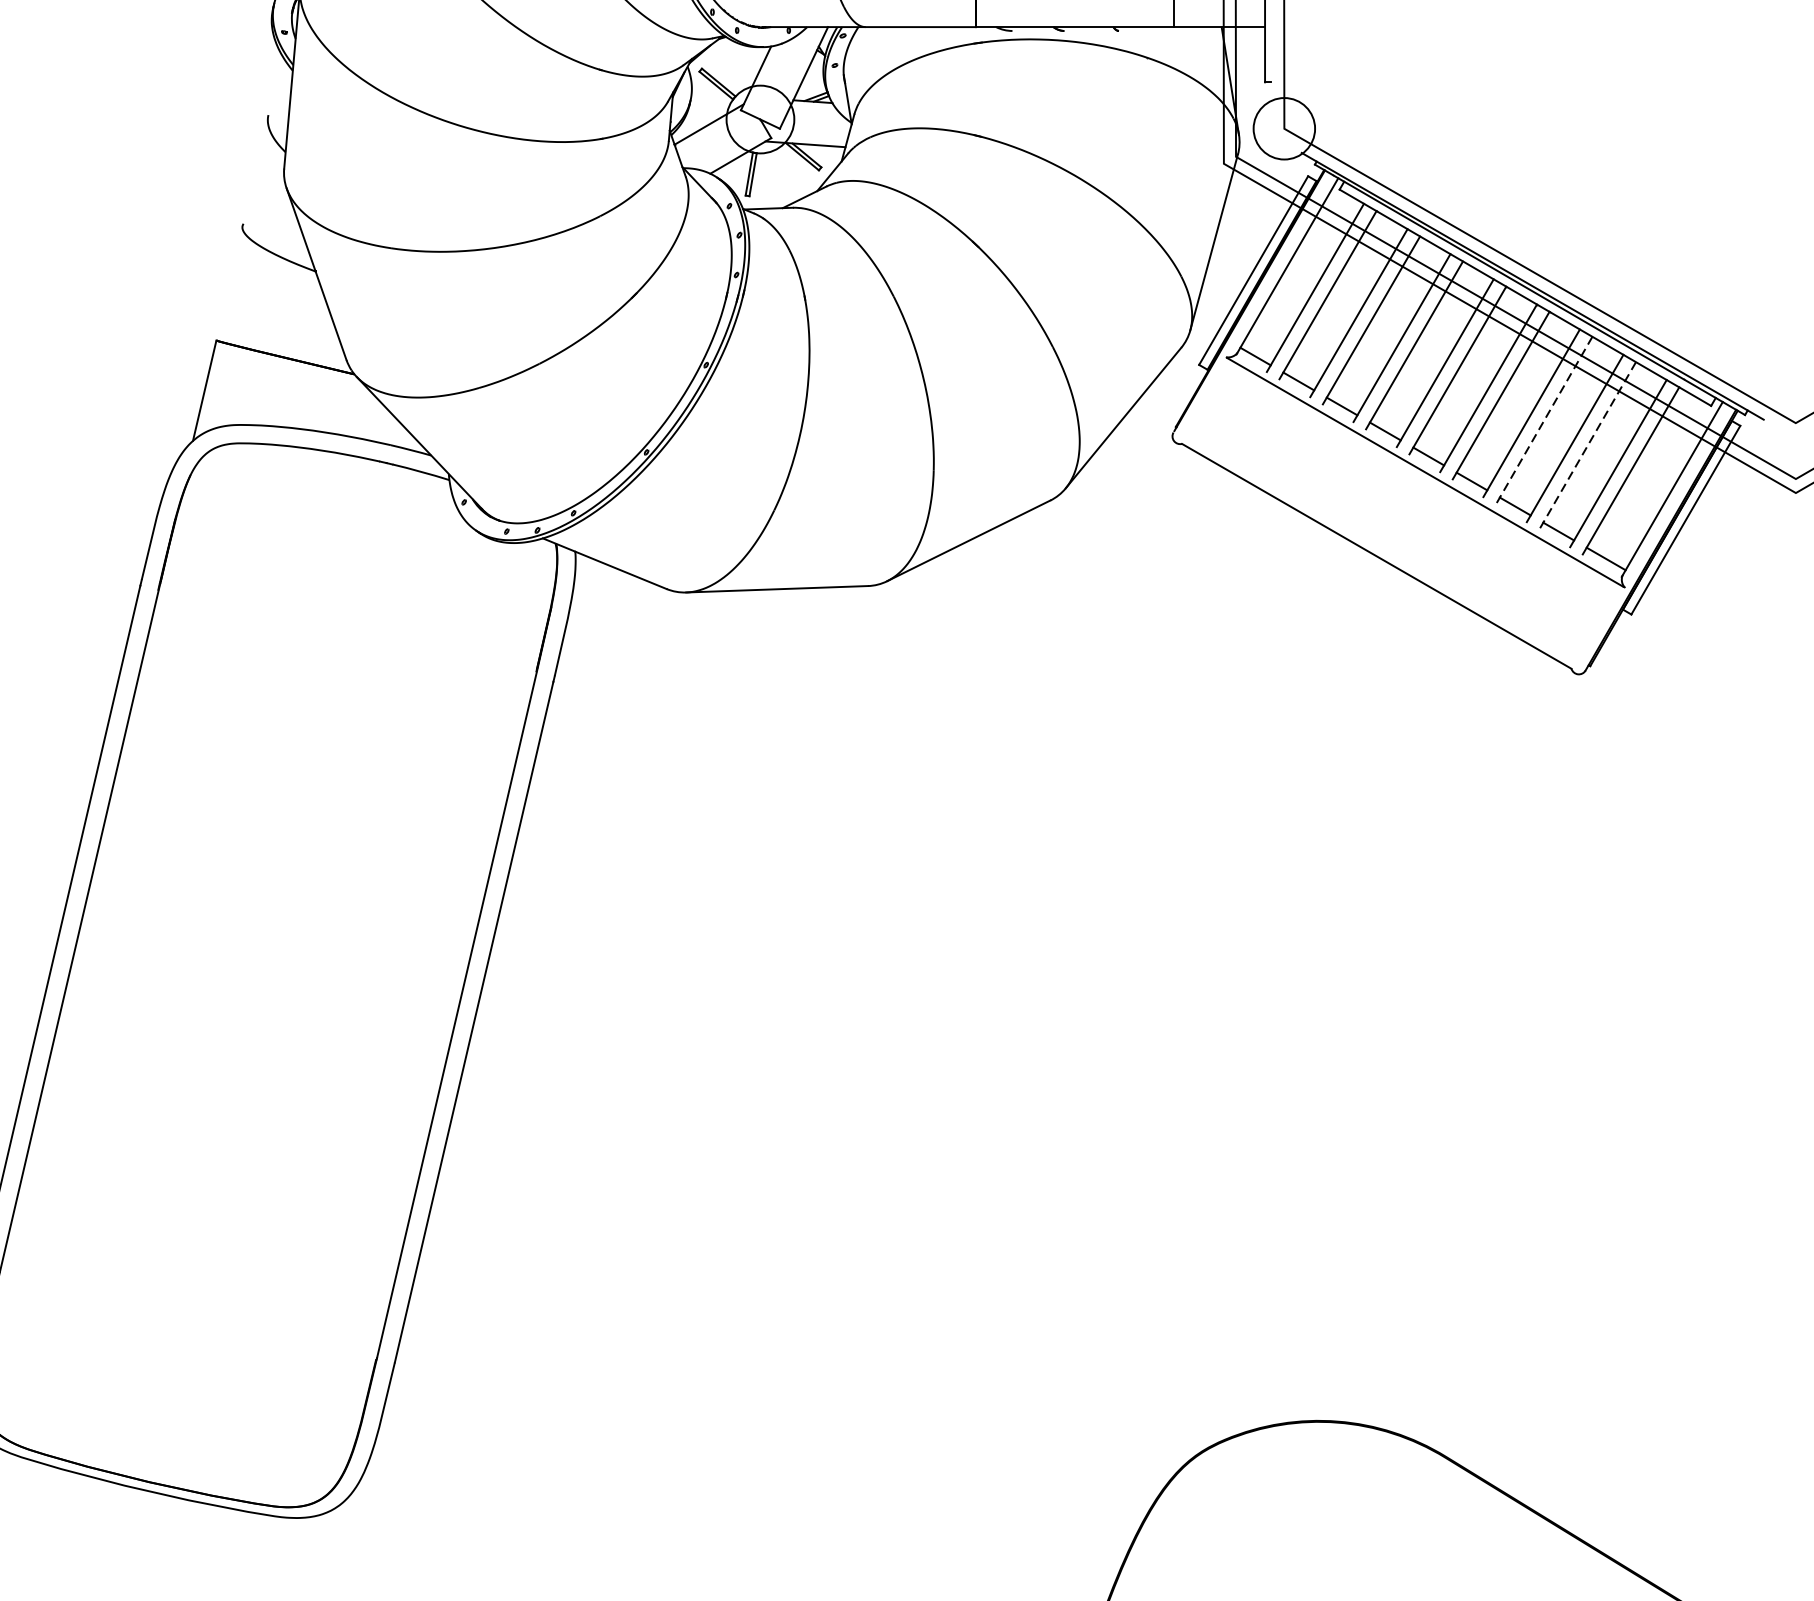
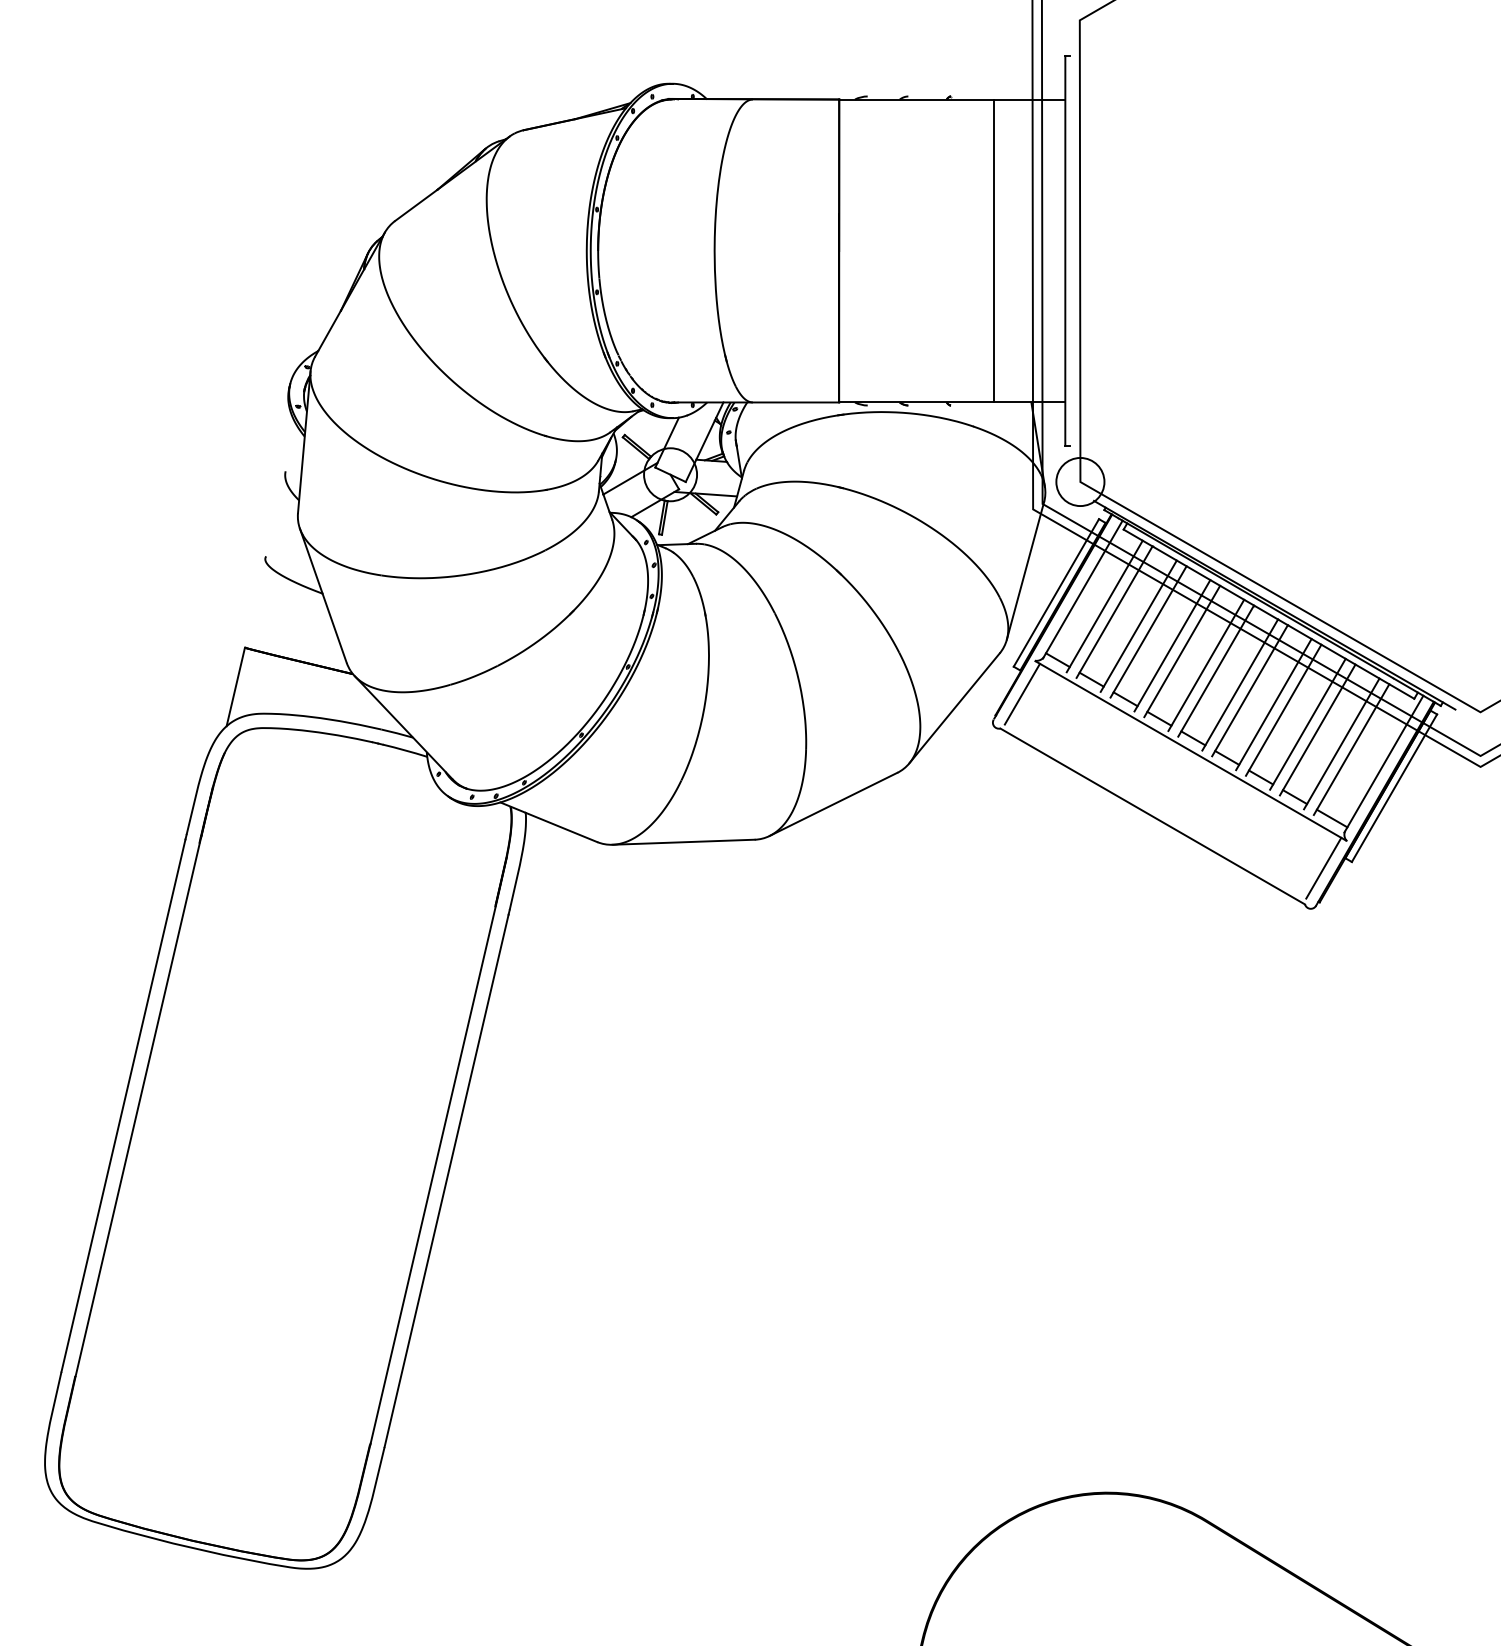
line: (1209, 399) -> (1021, 693), added
line: (1543, 420) -> (1283, 710), dashed -> solid
line: (1587, 446) -> (1317, 730), dashed -> solid
line: (1595, 621) -> (1323, 867), added

